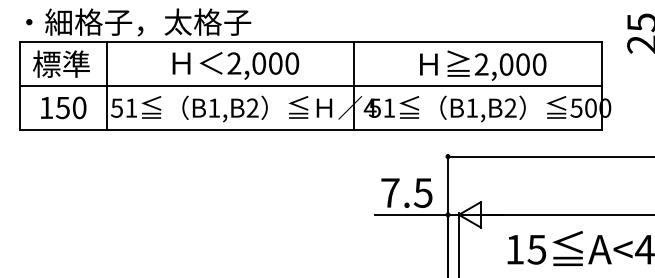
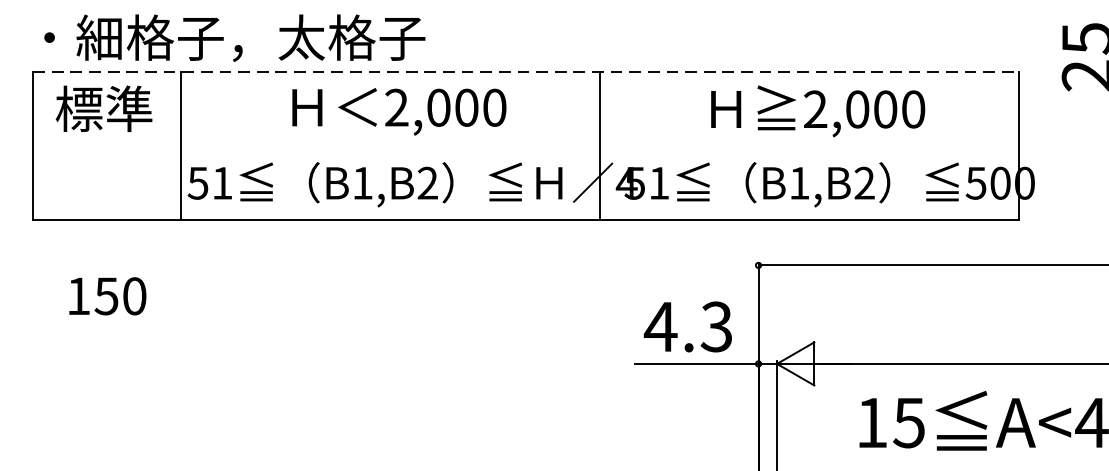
line: (310, 42) -> (525, 72), solid -> dashed
line: (310, 86) -> (525, 146), removed
text: (63, 107) -> (107, 295), moved
text: (406, 192) -> (688, 326), 7.5 -> 4.3

